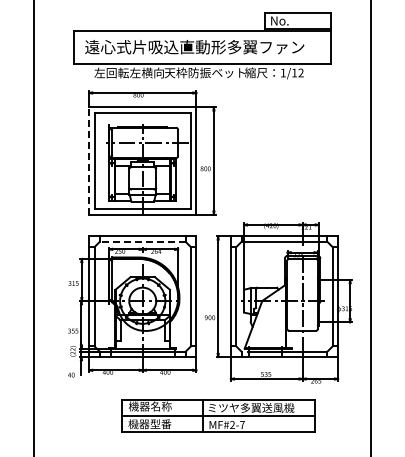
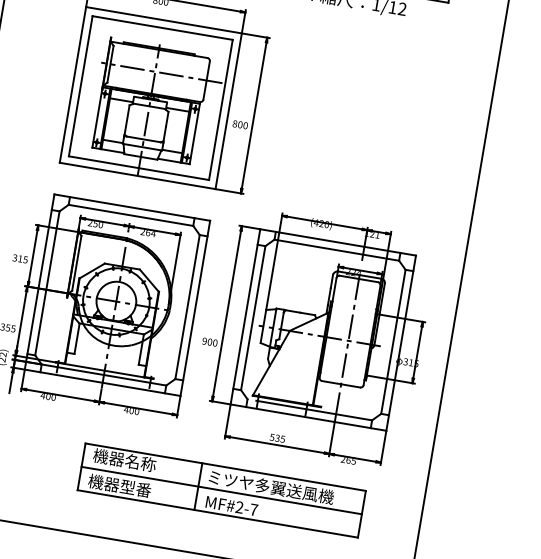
line: (89, 161) -> (73, 85), dashed -> solid
line: (142, 241) -> (130, 214), dashed -> solid
part: (218, 415) -> (221, 490), moved

